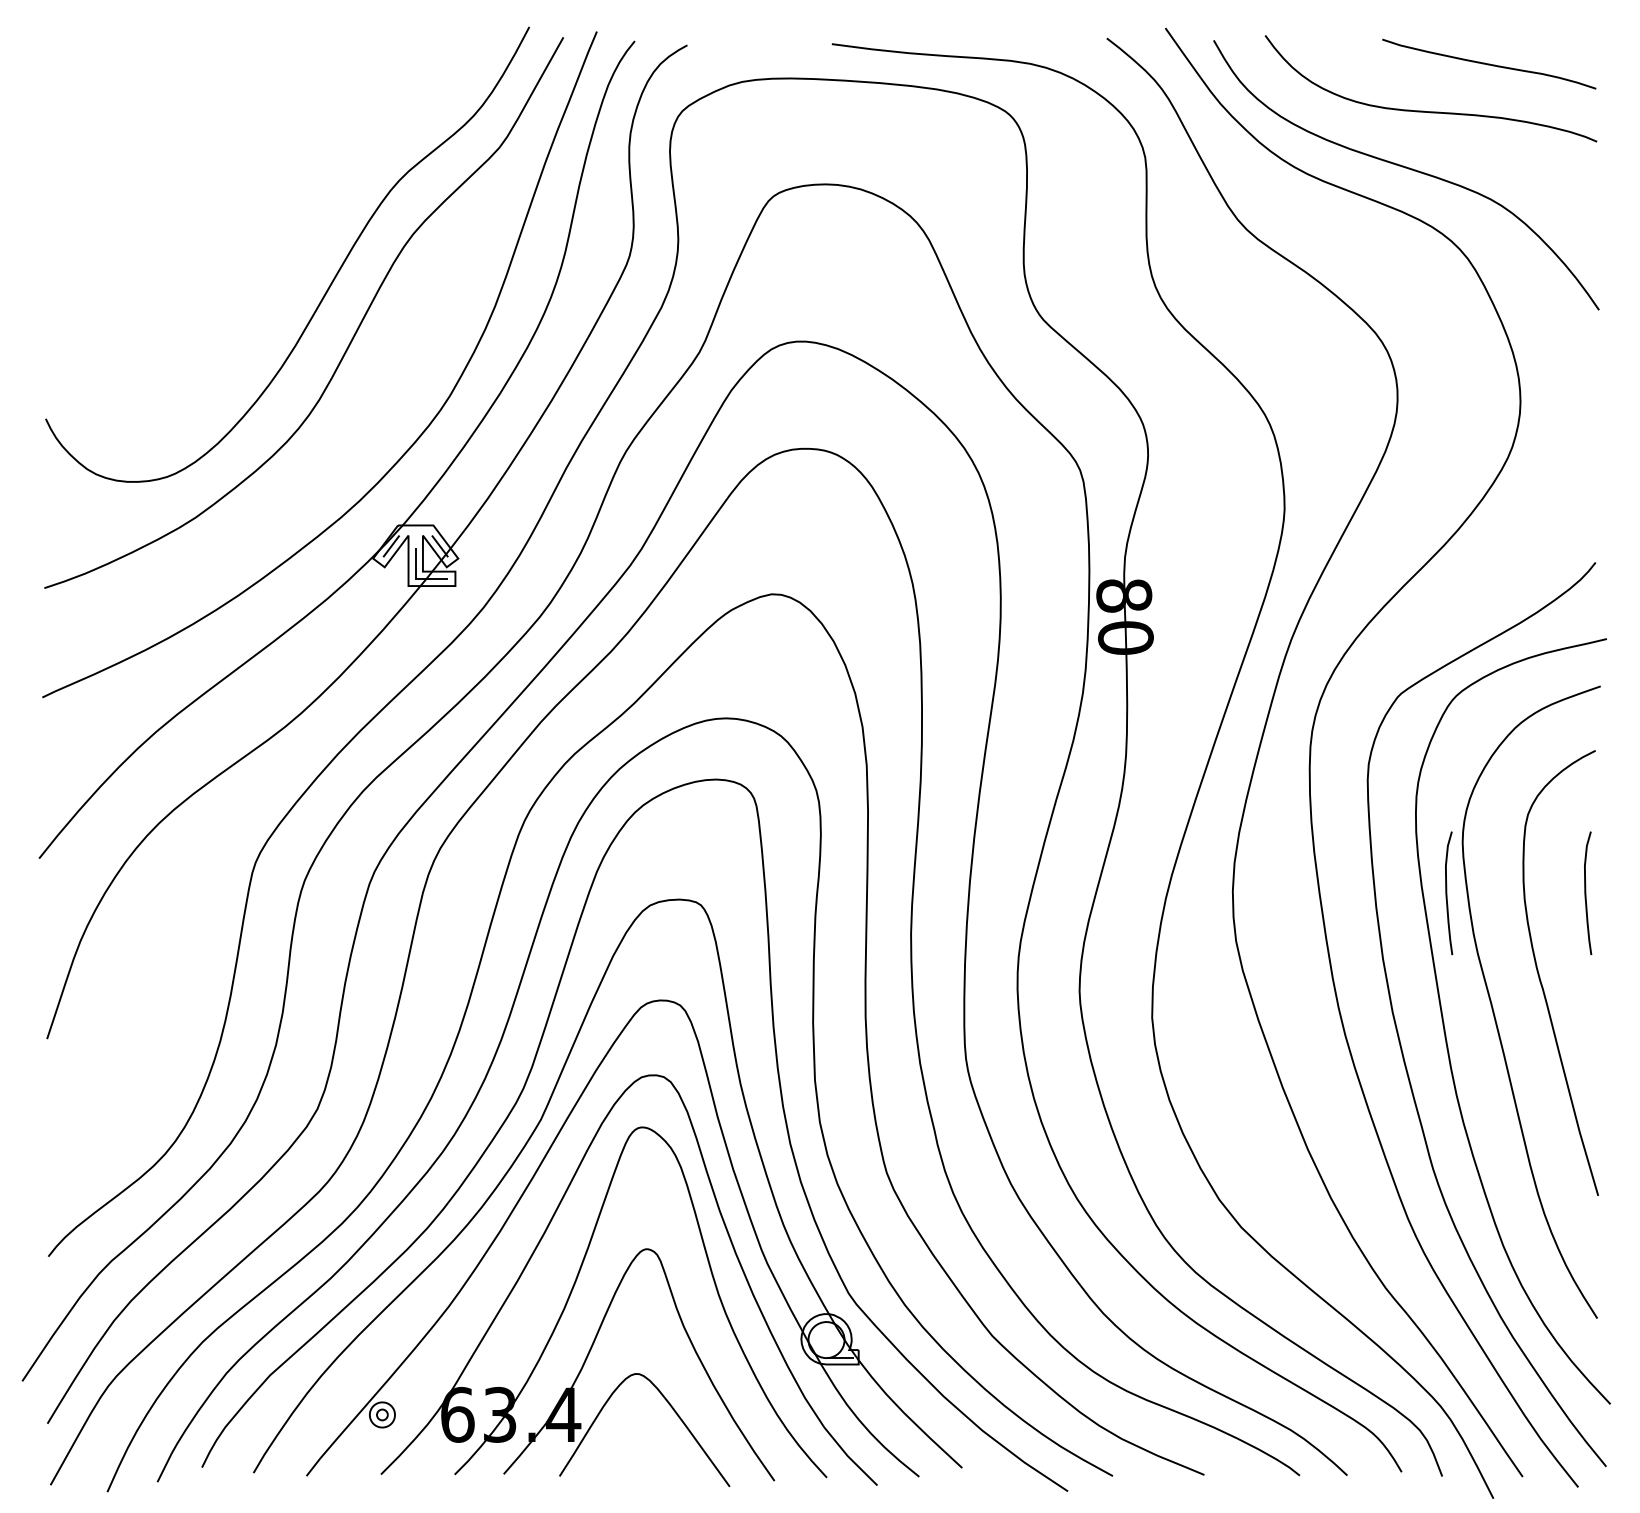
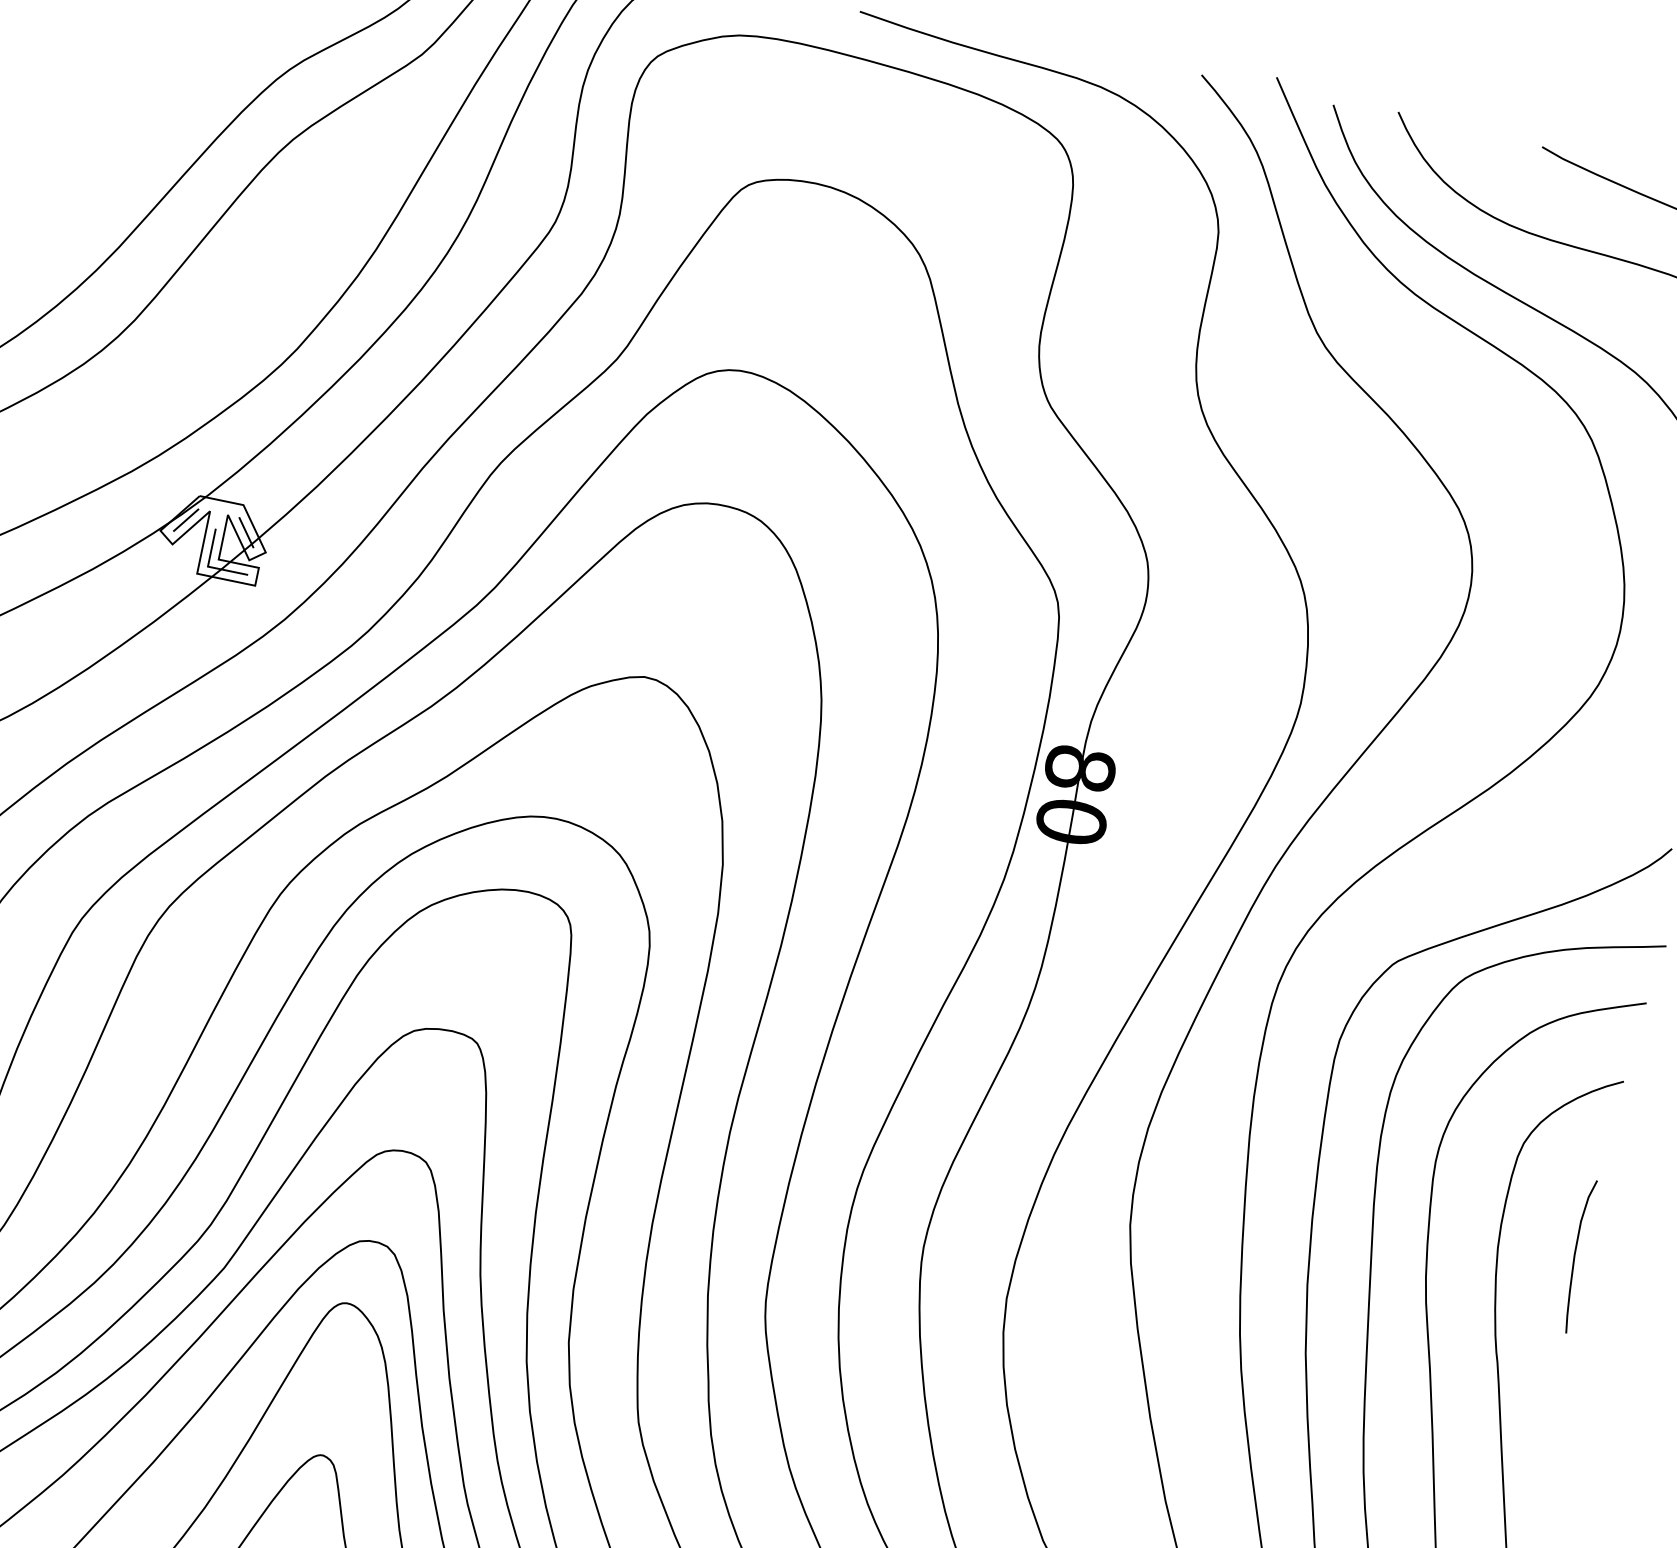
curve: (1447, 893) -> (1403, 1220), removed

